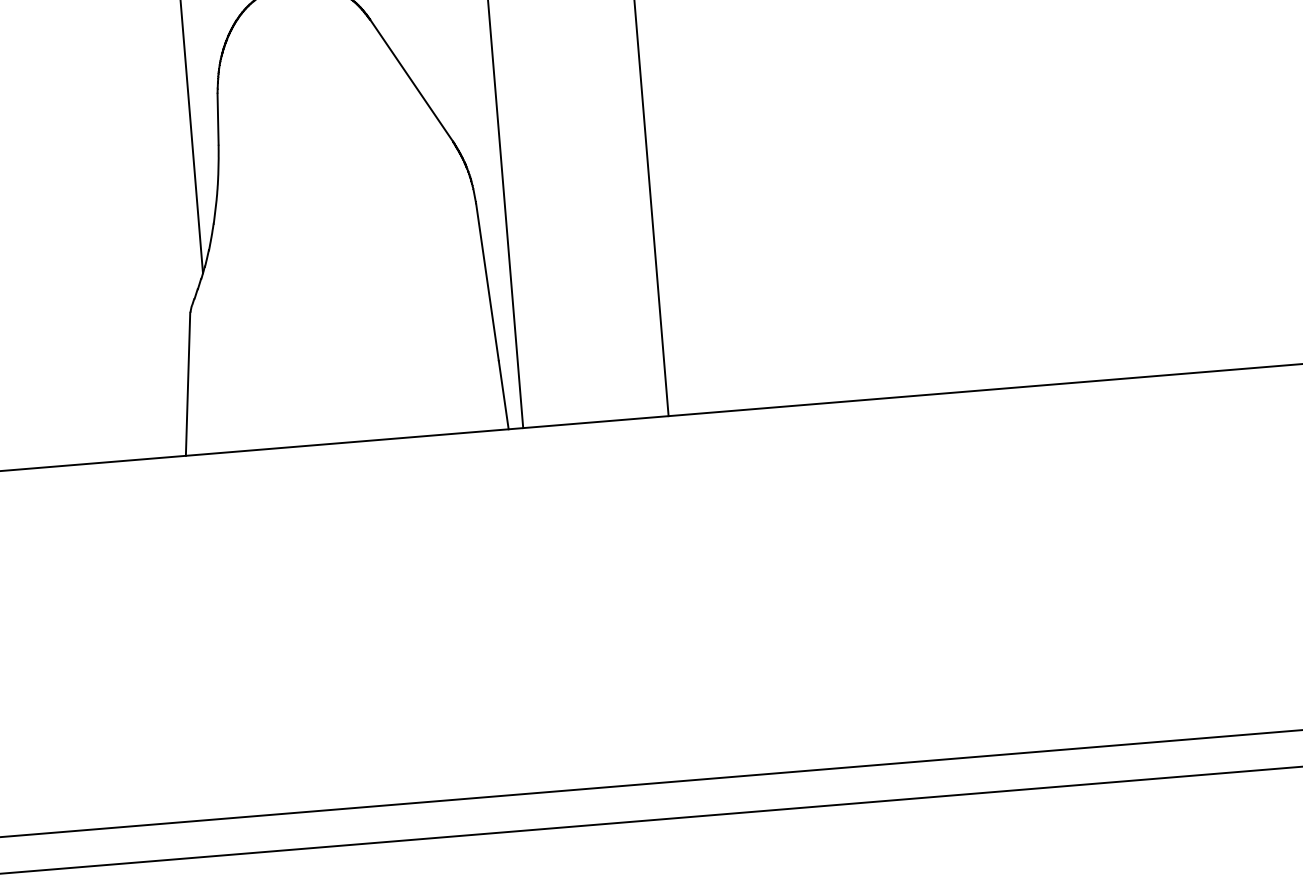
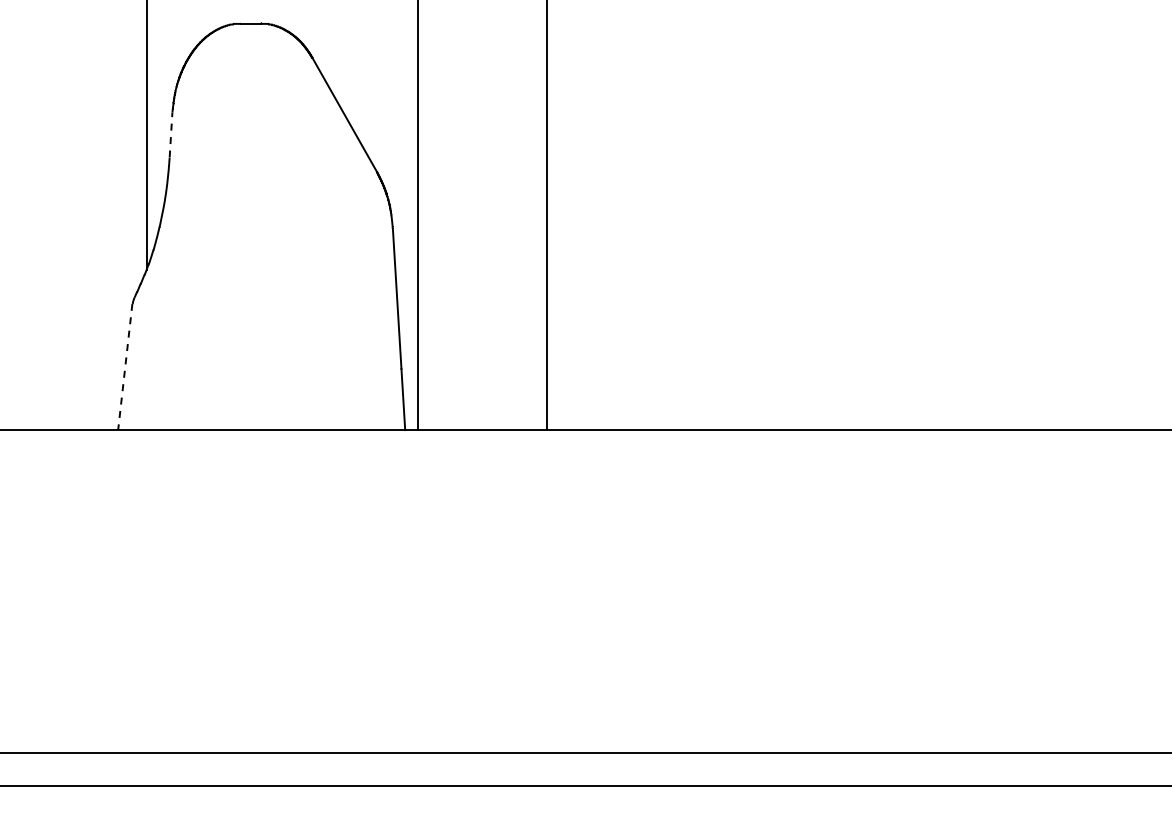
line: (218, 119) -> (171, 135), solid -> dashed
line: (188, 384) -> (125, 367), solid -> dashed

